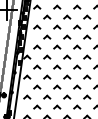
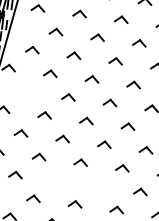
part: (37, 66) -> (27, 90), removed
part: (57, 106) -> (58, 179), removed
part: (77, 106) -> (99, 184), removed

